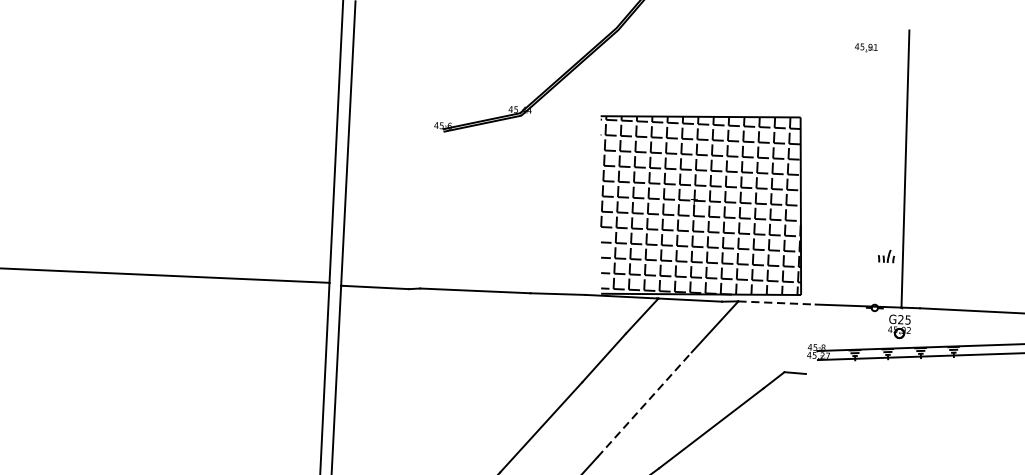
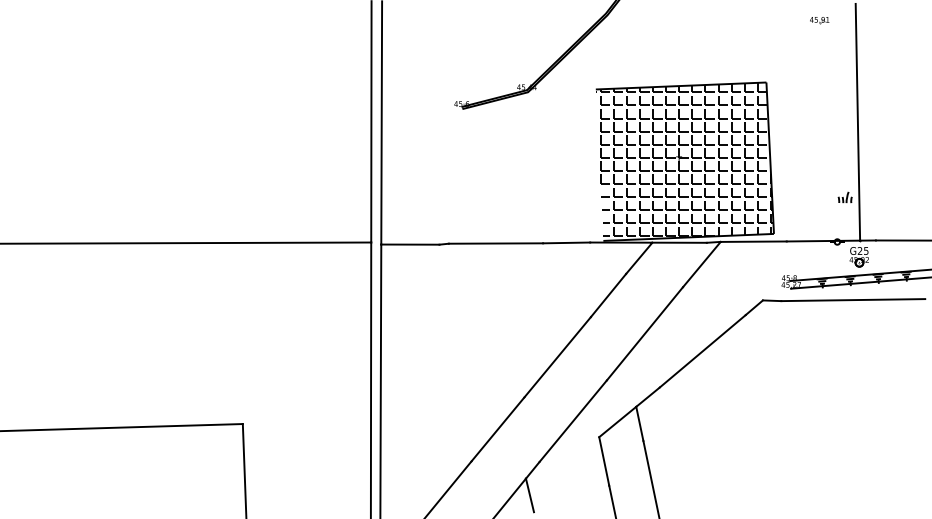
line: (777, 302) -> (754, 241), dashed -> solid
line: (890, 377) -> (853, 300), added
line: (645, 404) -> (645, 333), dashed -> solid

